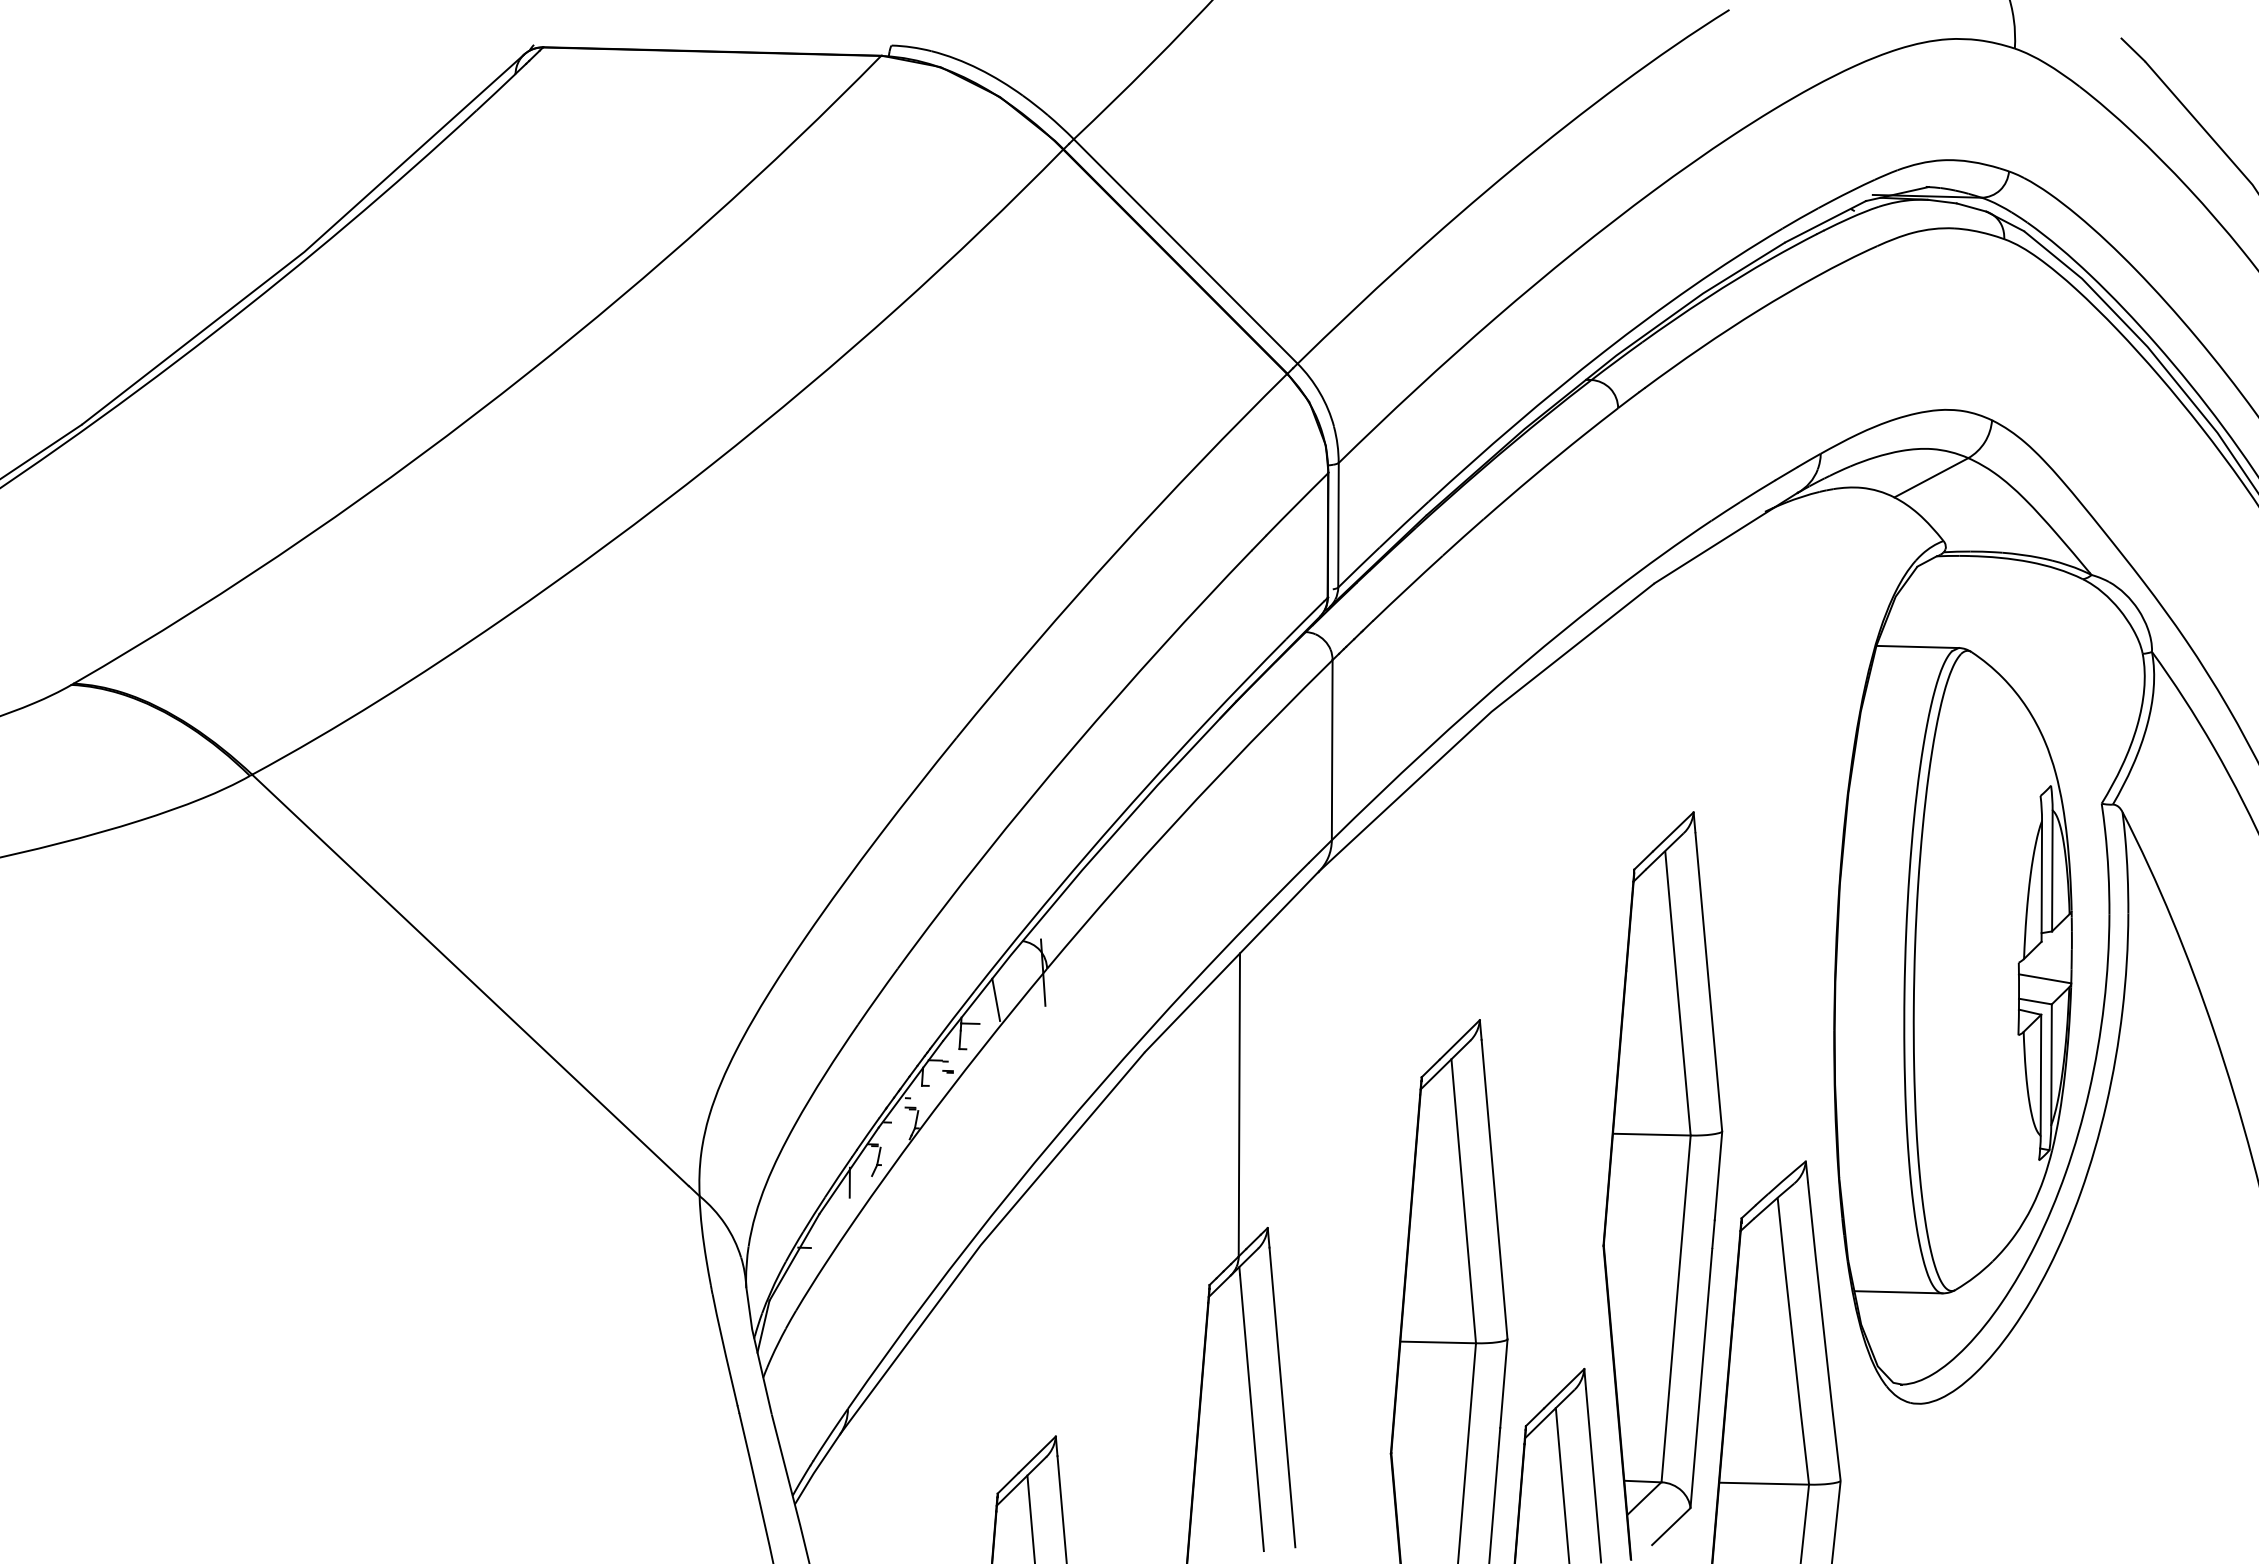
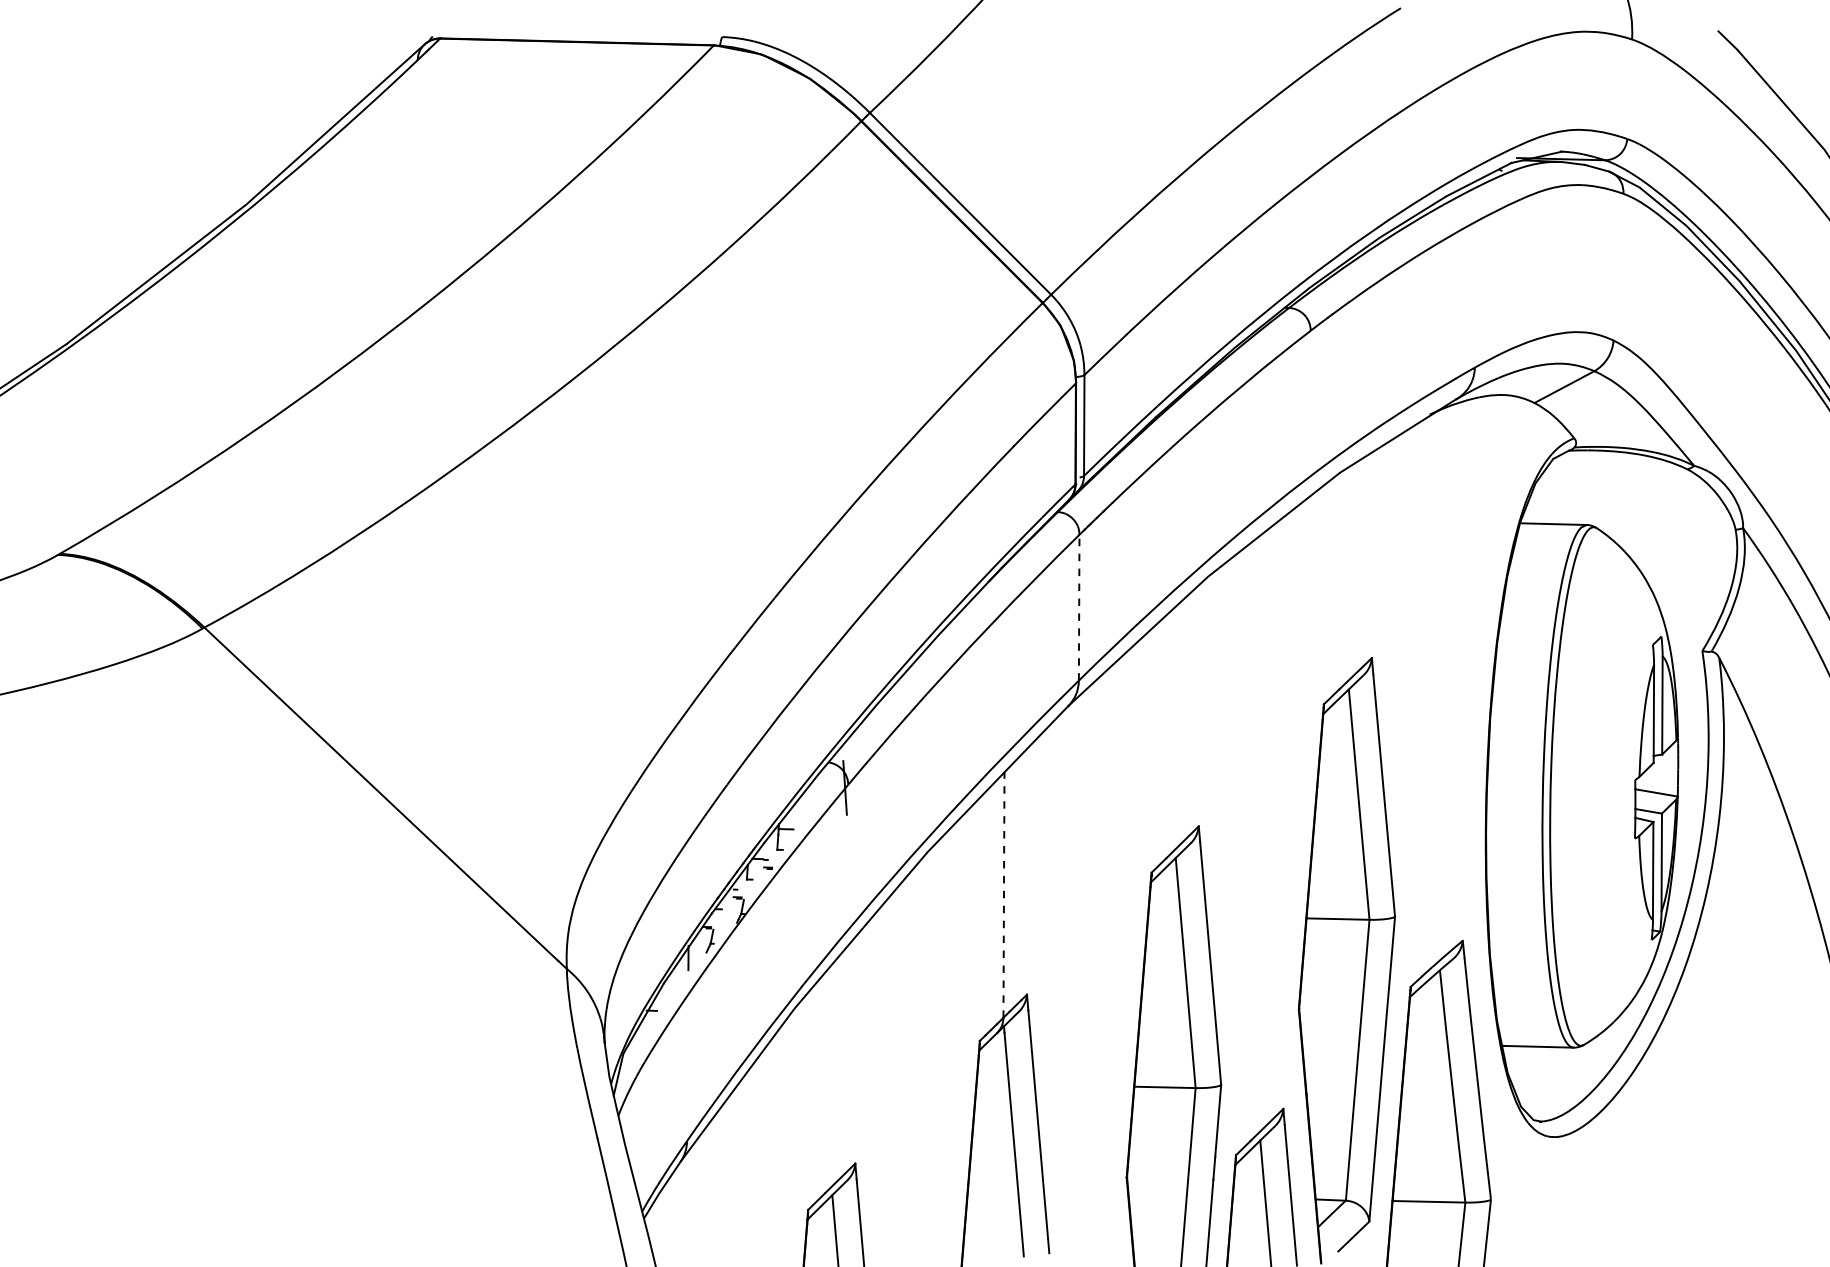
line: (1332, 749) -> (1079, 607), solid -> dashed
line: (996, 999) -> (807, 809), removed
line: (1239, 1104) -> (1004, 894), solid -> dashed

